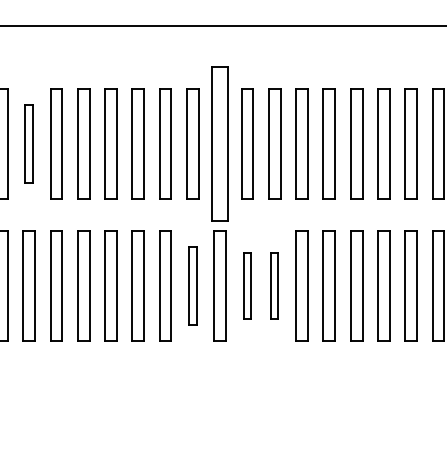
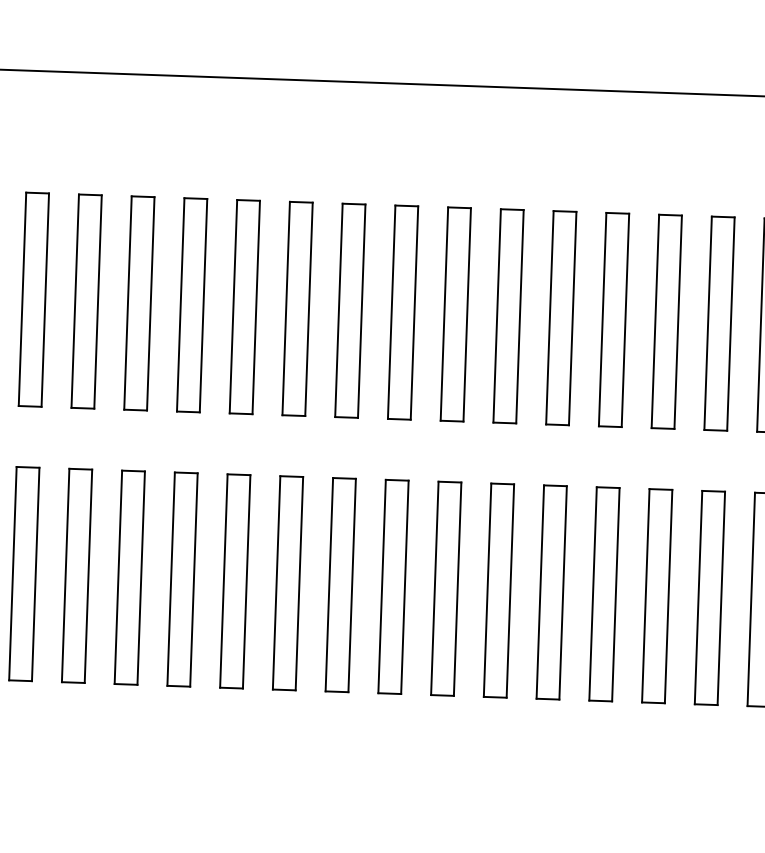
part: (28, 143) -> (32, 298), size x1.43
part: (219, 143) -> (401, 311), size x0.71
part: (192, 285) -> (340, 583), size x1.43
part: (247, 285) -> (446, 587), size x1.67
part: (274, 285) -> (498, 589), size x1.67

